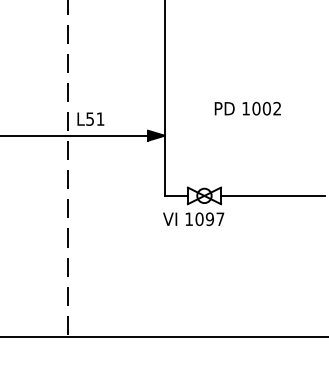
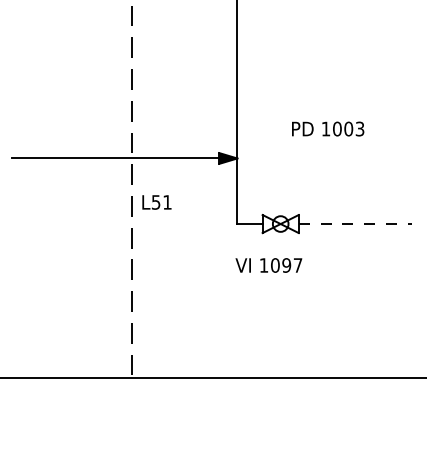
text: (276, 109) -> (359, 129), 1002 -> 1003
text: (90, 119) -> (156, 202), moved
line: (273, 196) -> (355, 224), solid -> dashed
text: (193, 219) -> (268, 265), moved

